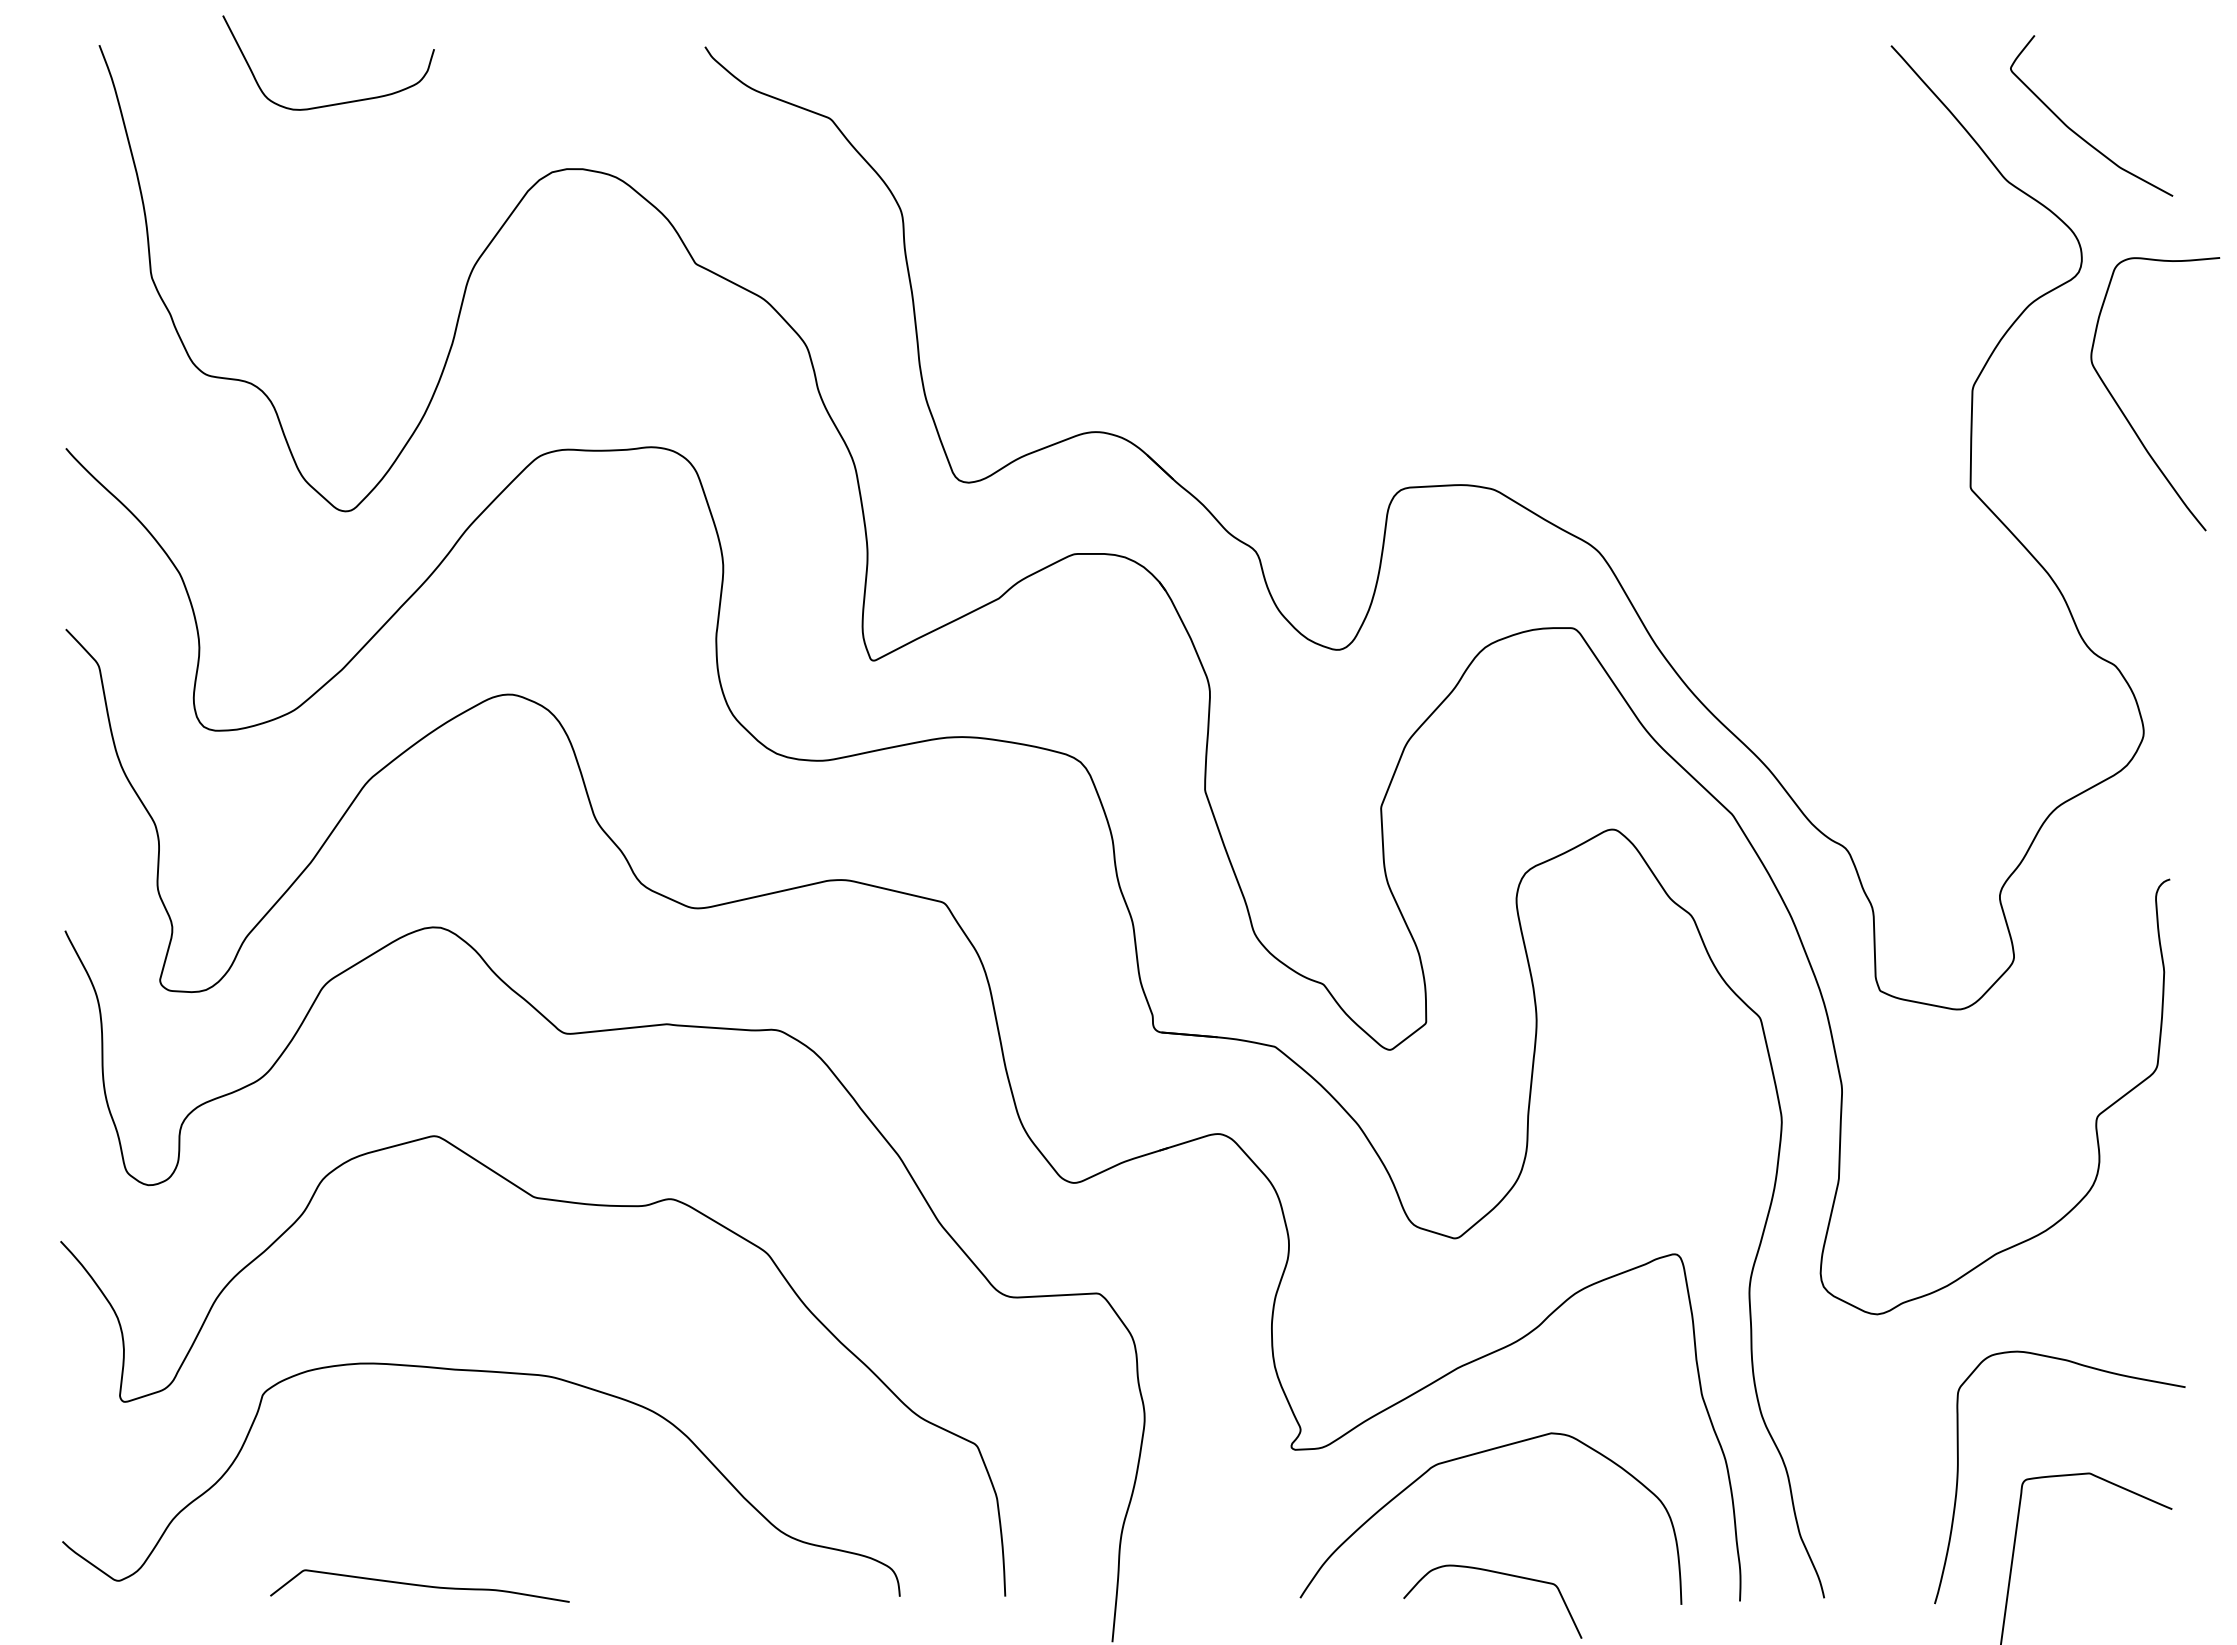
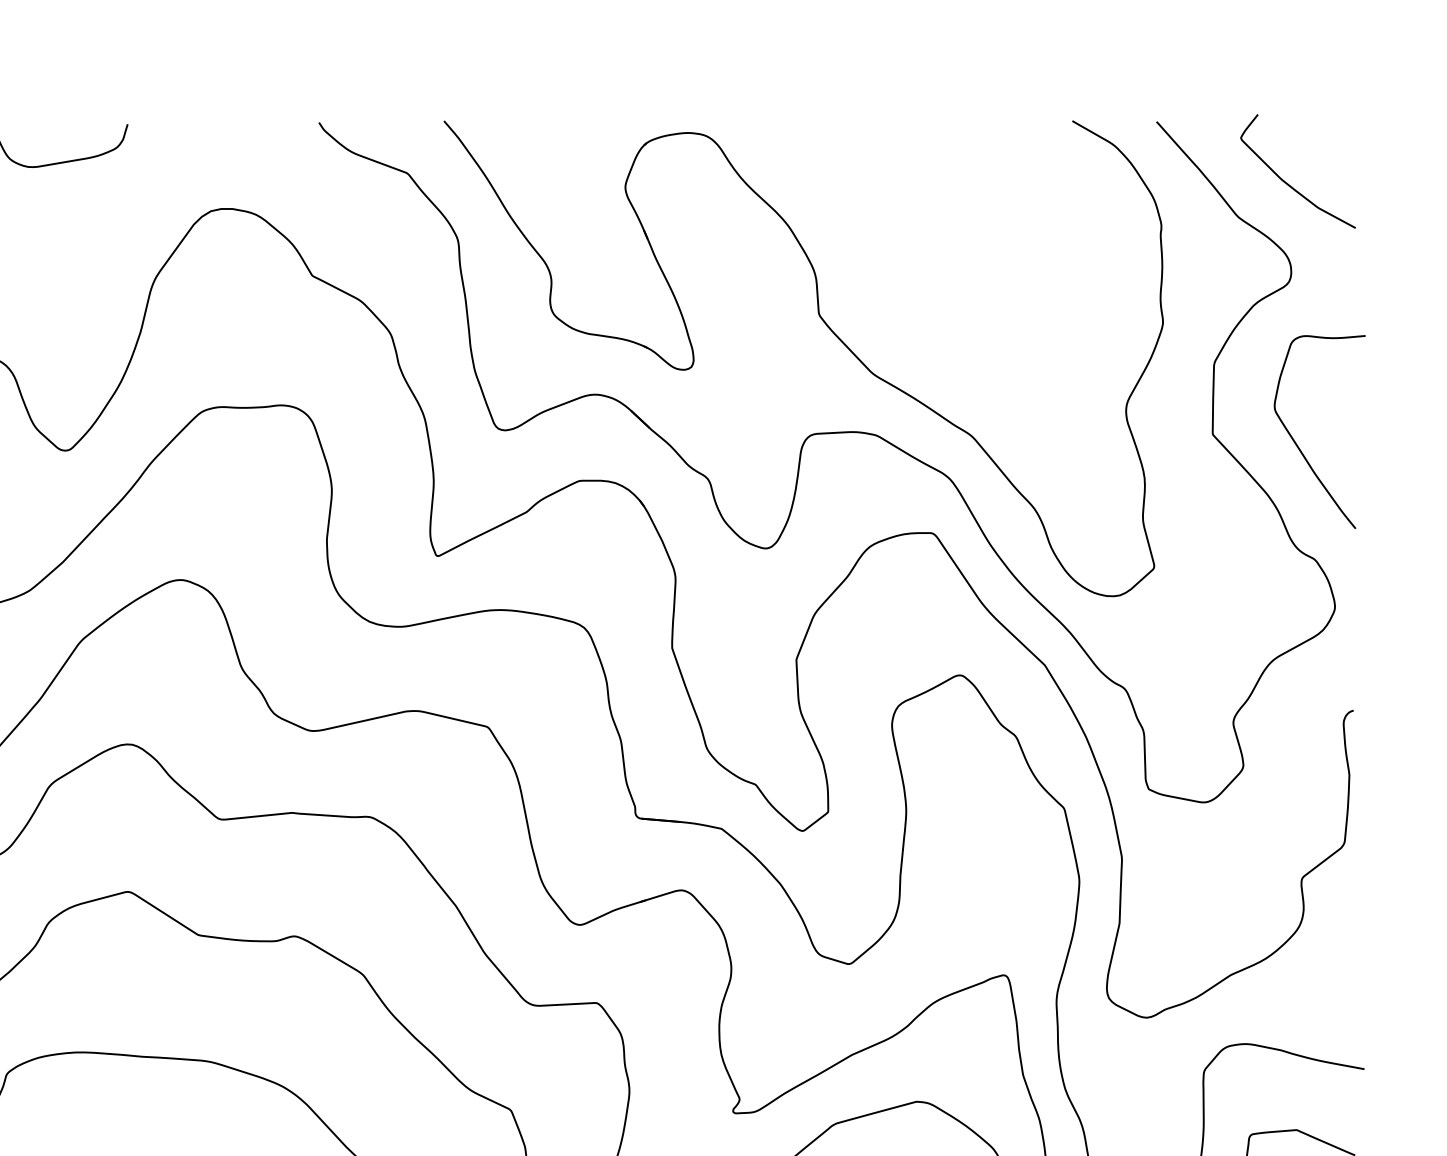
part: (1430, 342) -> (831, 331), added
curve: (2124, 413) -> (1298, 445), moved

